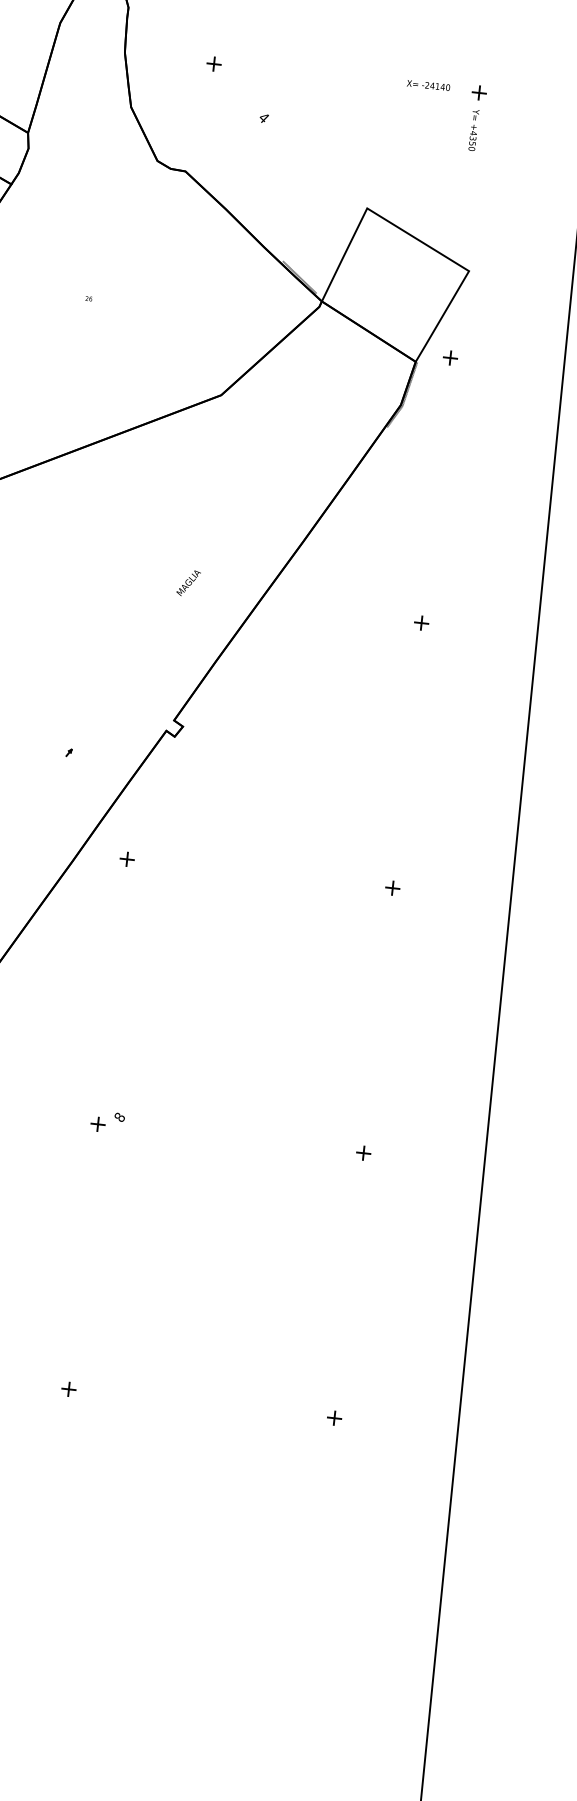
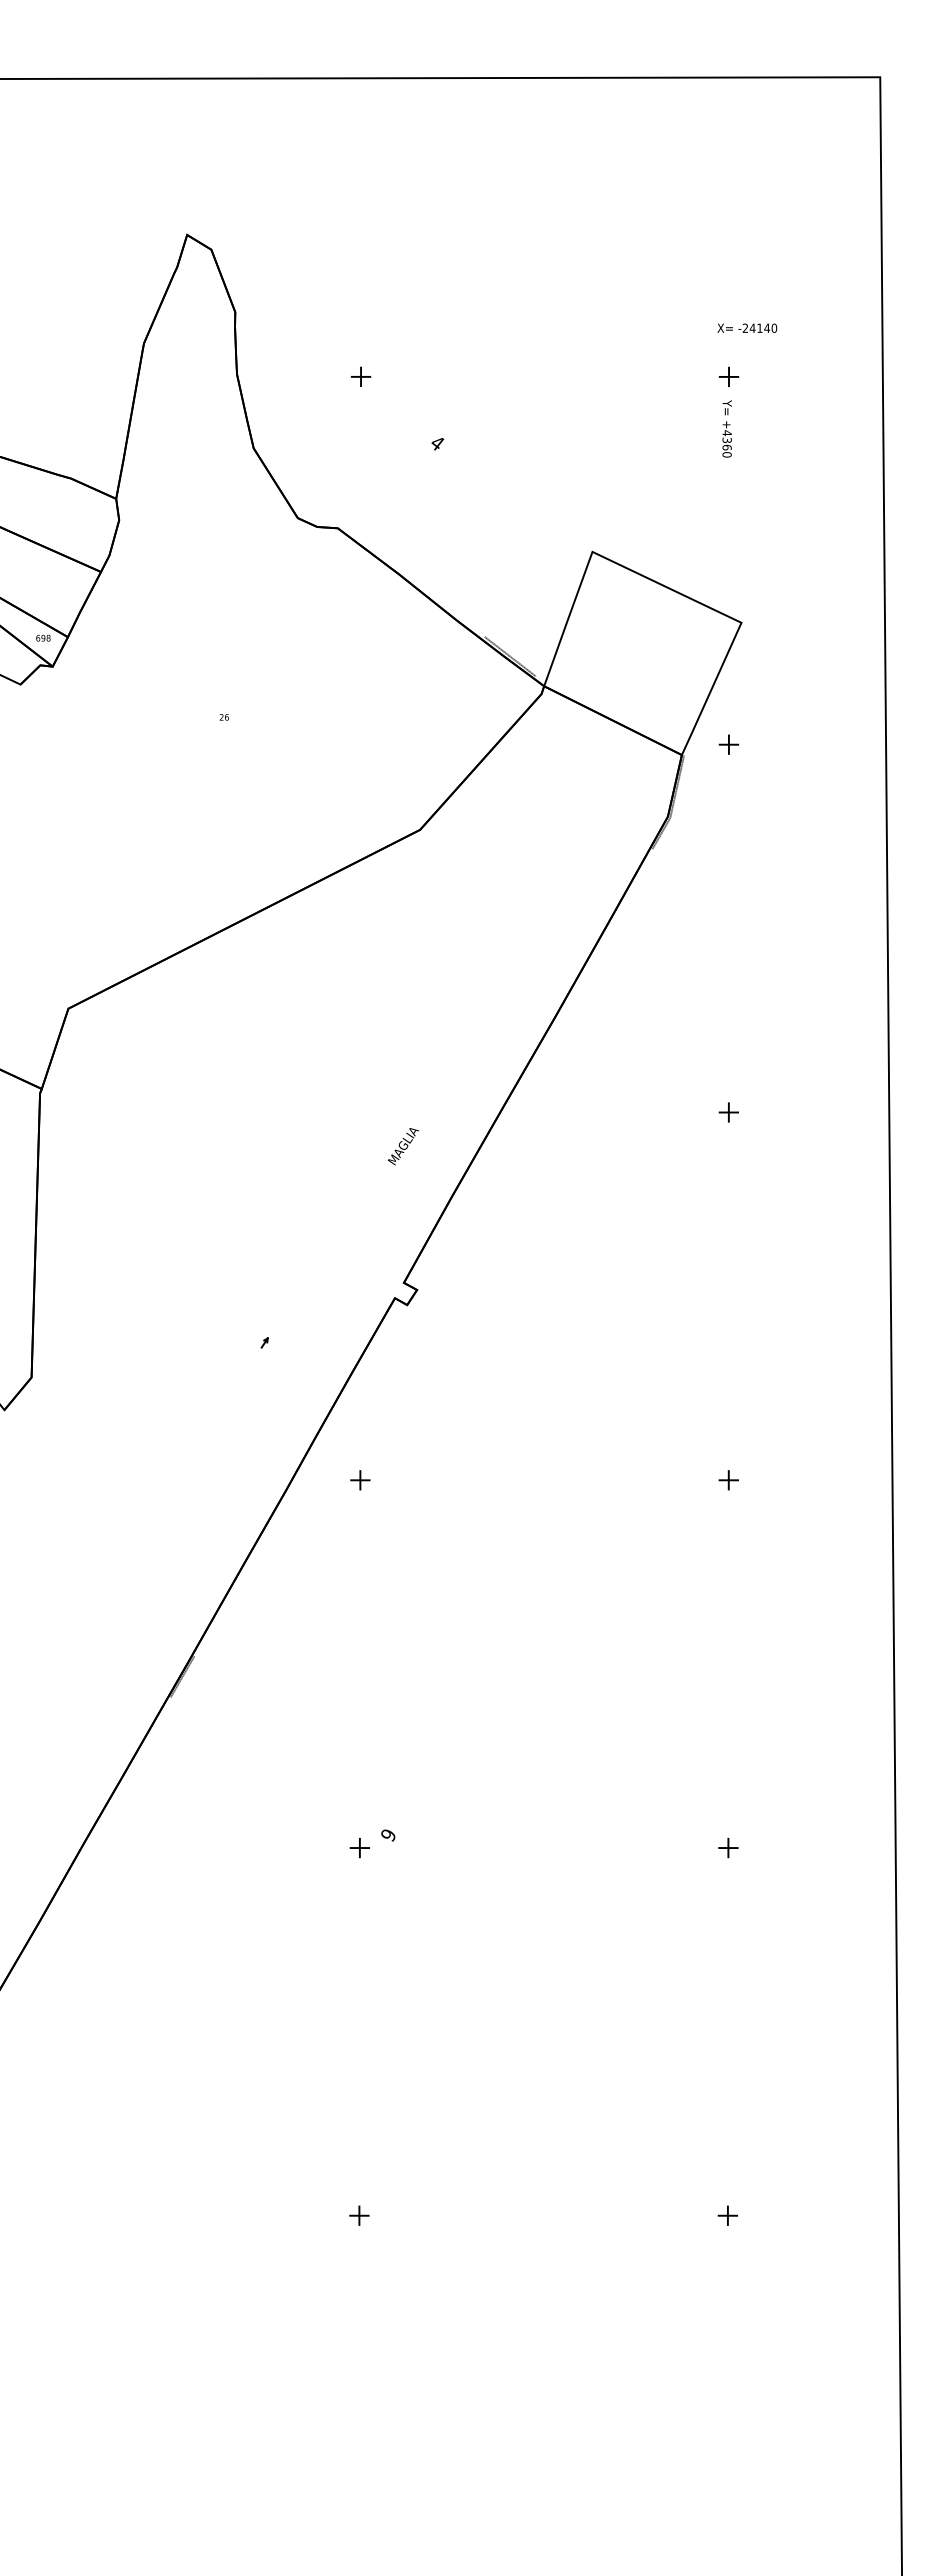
text: (428, 84) -> (747, 327), moved
text: (471, 143) -> (726, 447), +4350 -> +4360
text: (188, 583) -> (403, 1146), moved
text: (119, 1117) -> (388, 1835), 8 -> 9

